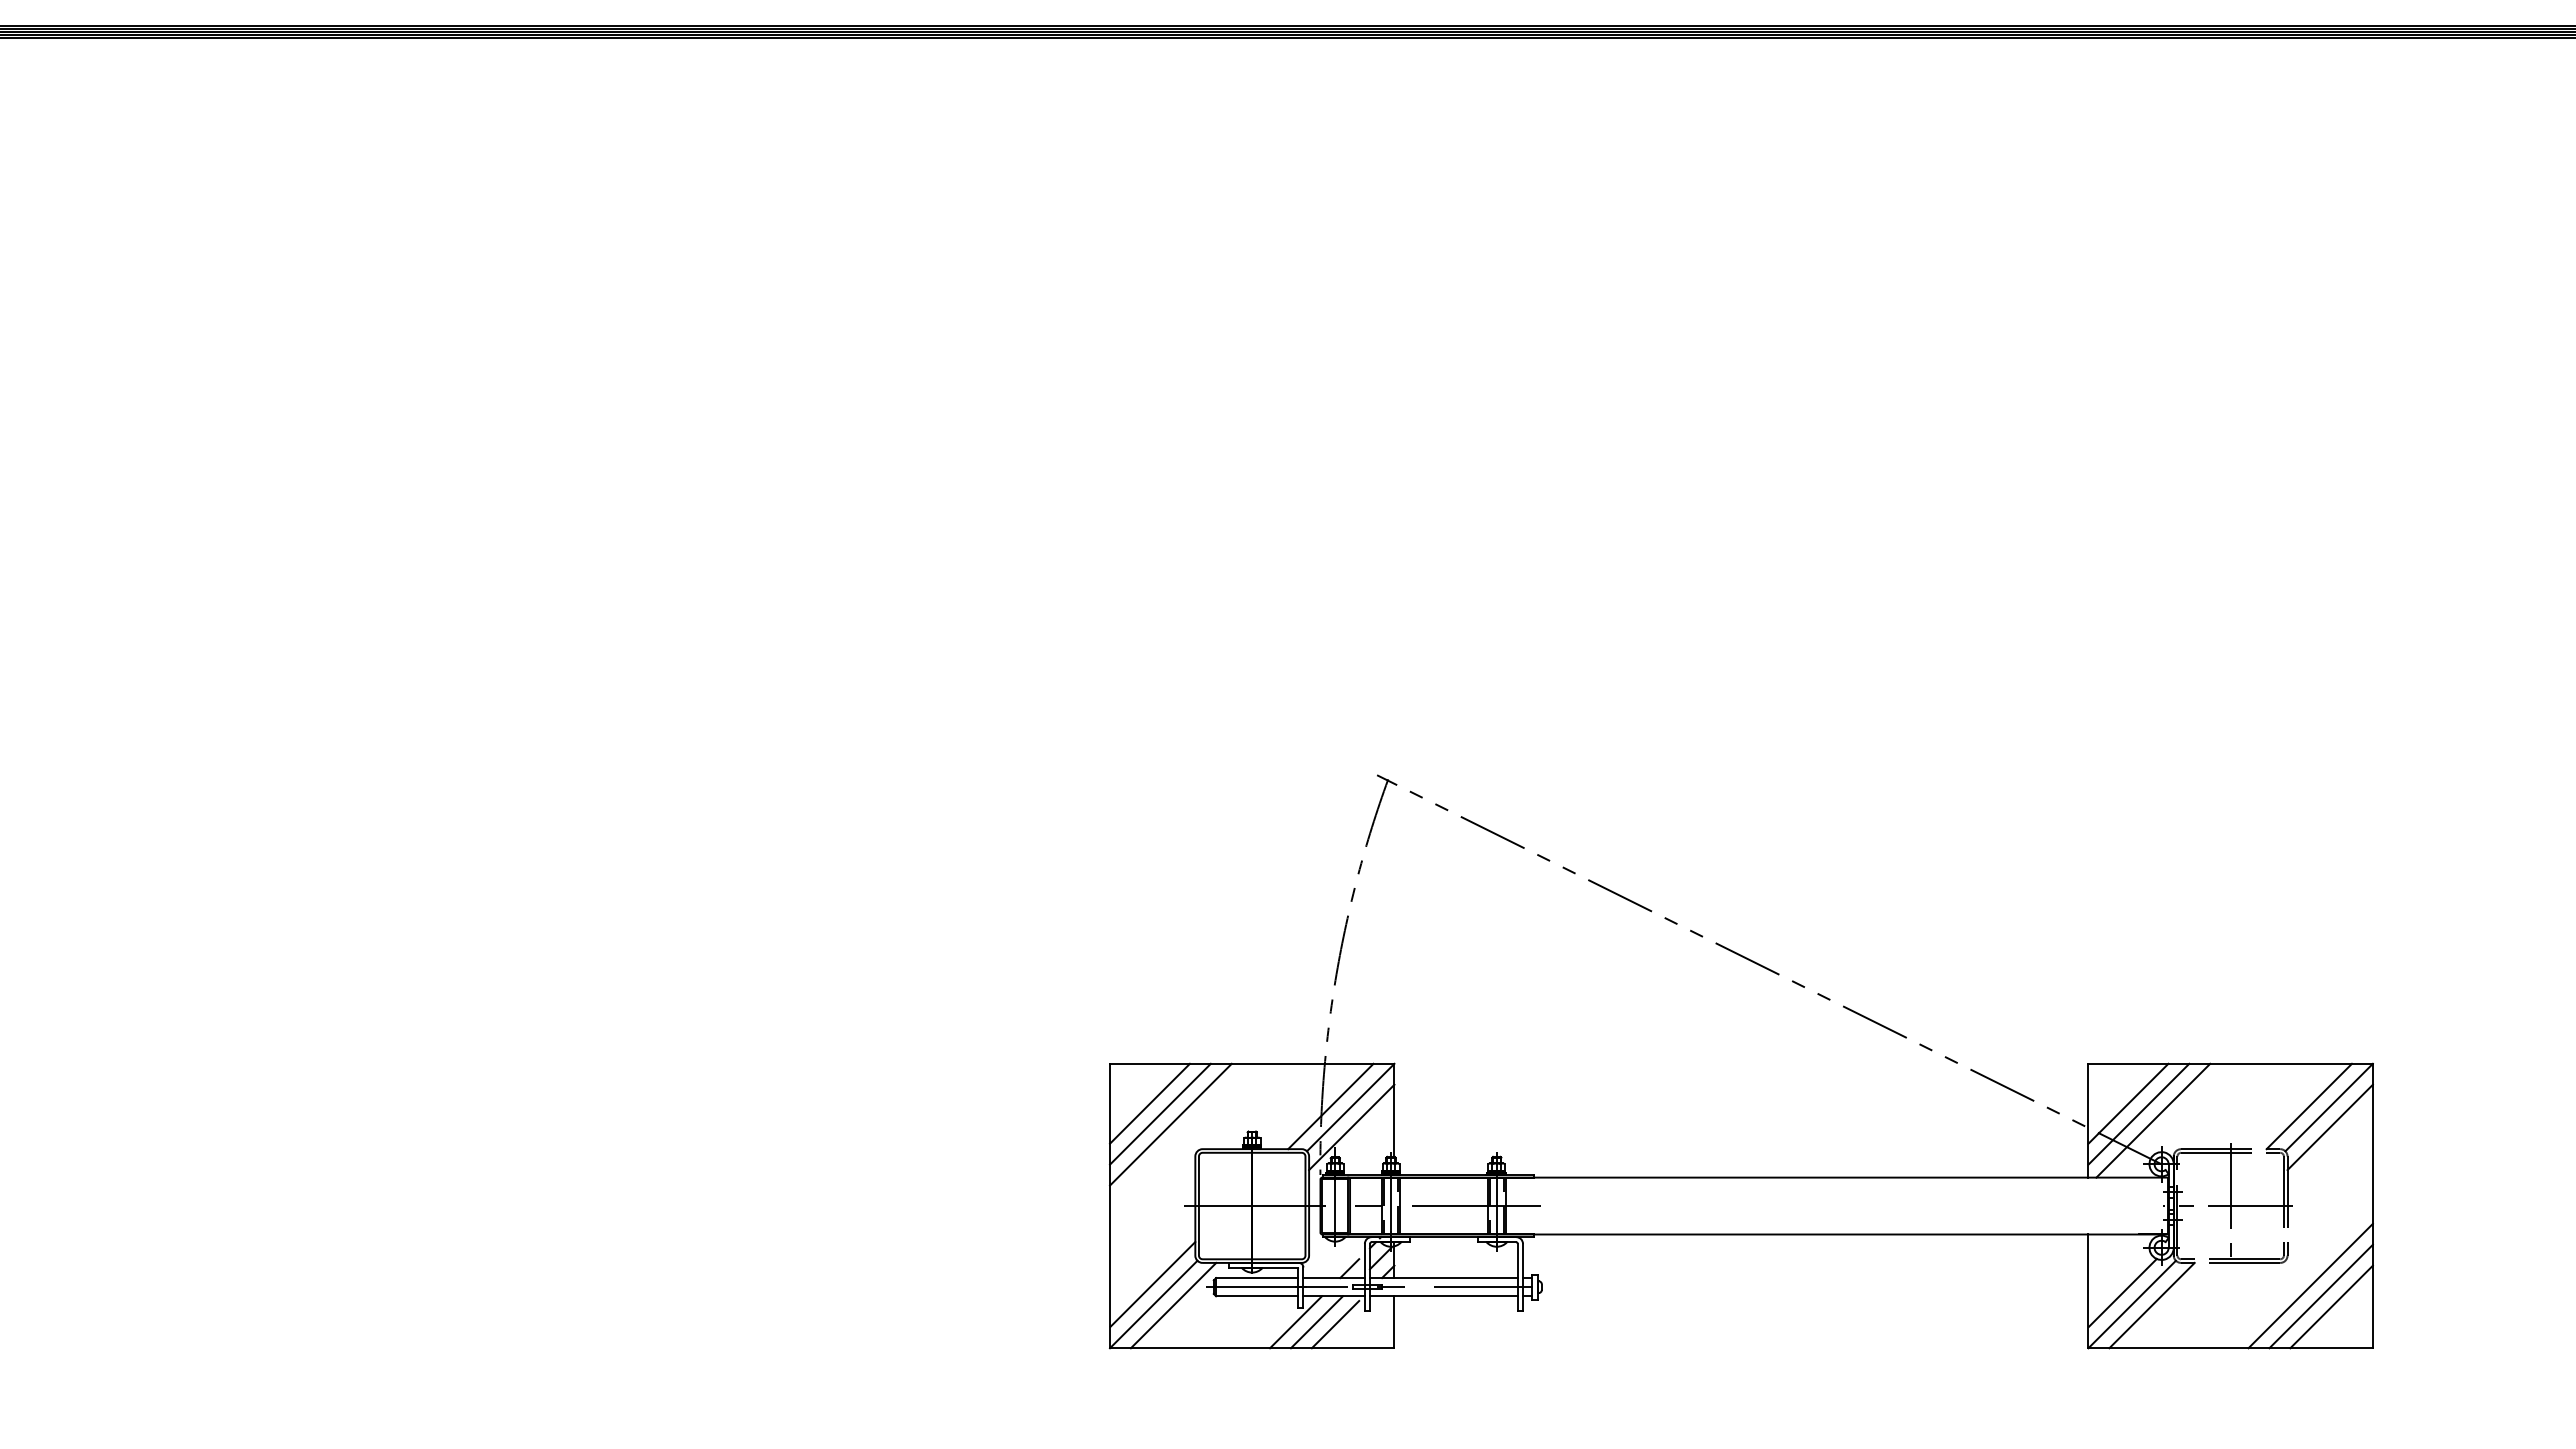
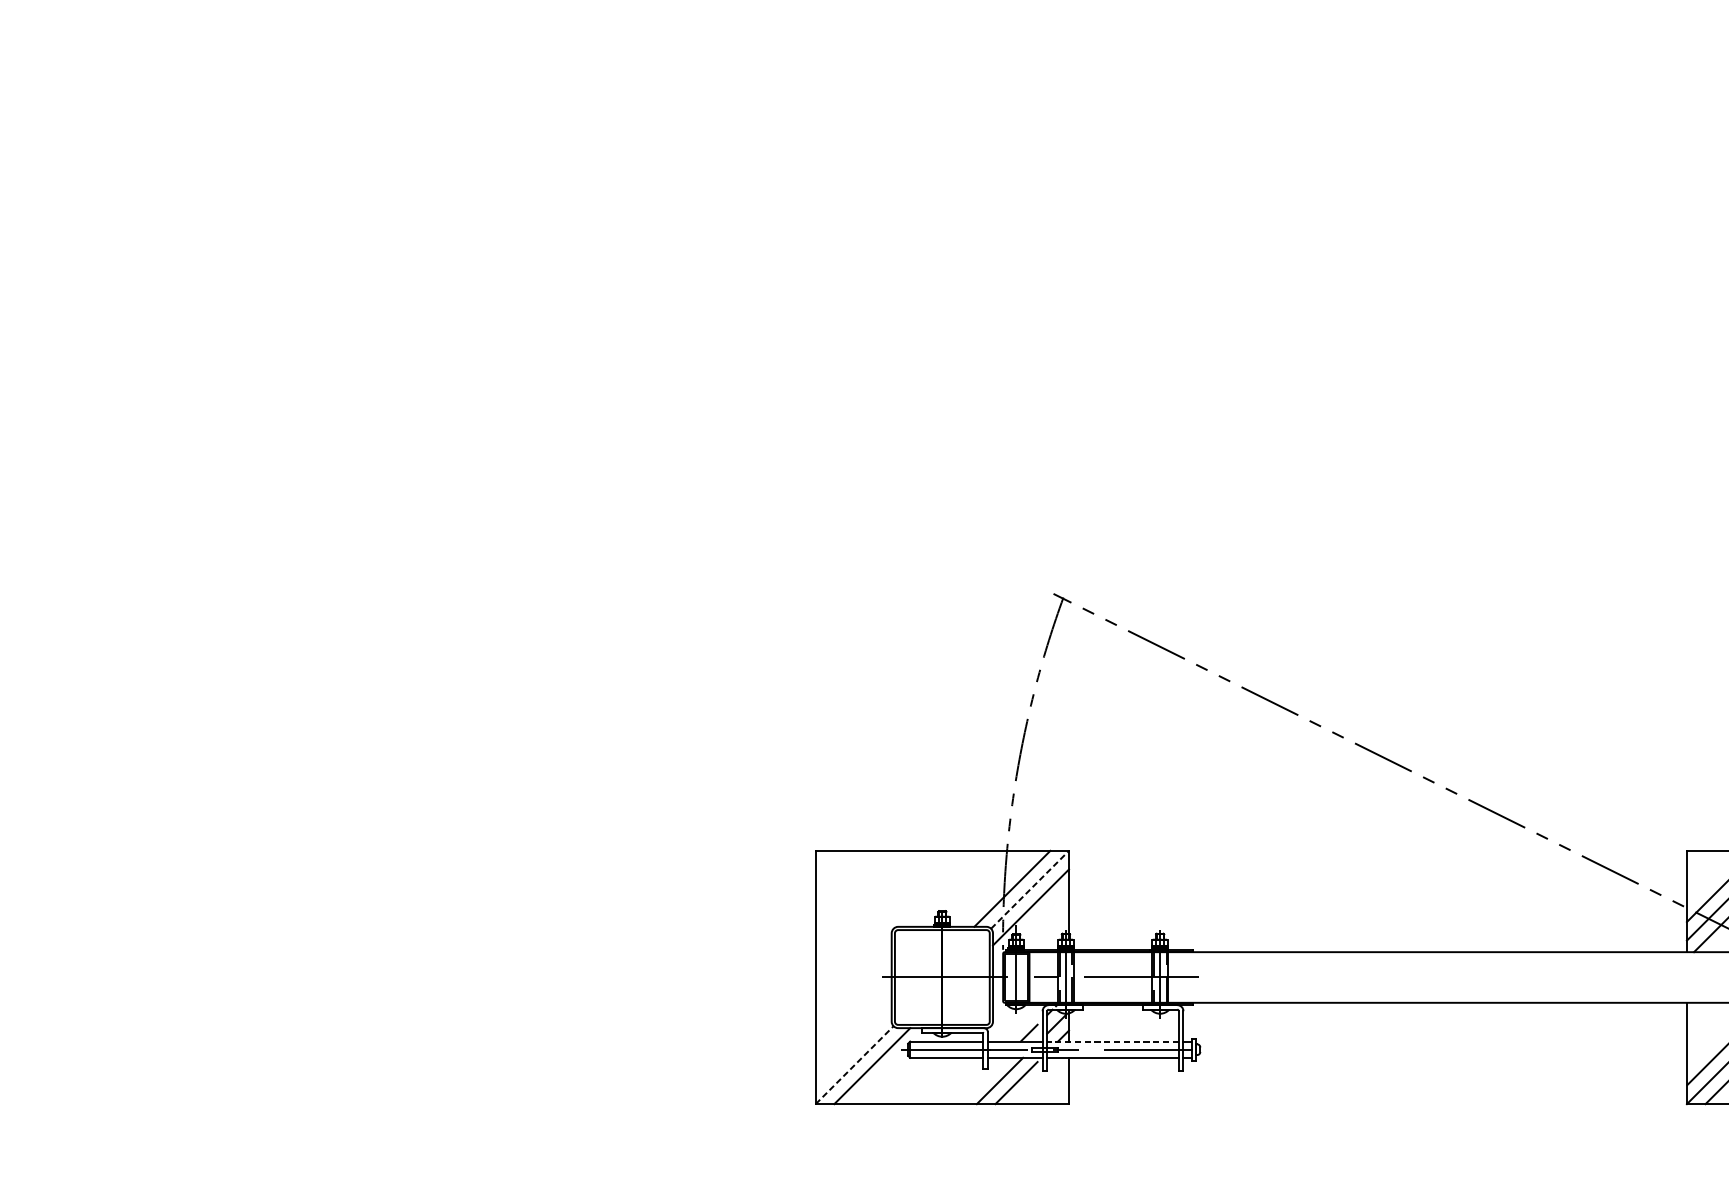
line: (1149, 1103) -> (850, 886), removed
line: (1350, 1107) -> (1029, 889), solid -> dashed
line: (1160, 1113) -> (860, 895), removed
line: (1170, 1124) -> (869, 904), removed
line: (1443, 1278) -> (1112, 1042), solid -> dashed
line: (1152, 1284) -> (853, 1047), removed
line: (1153, 1304) -> (854, 1065), solid -> dashed
line: (1296, 1322) -> (981, 1081), removed

